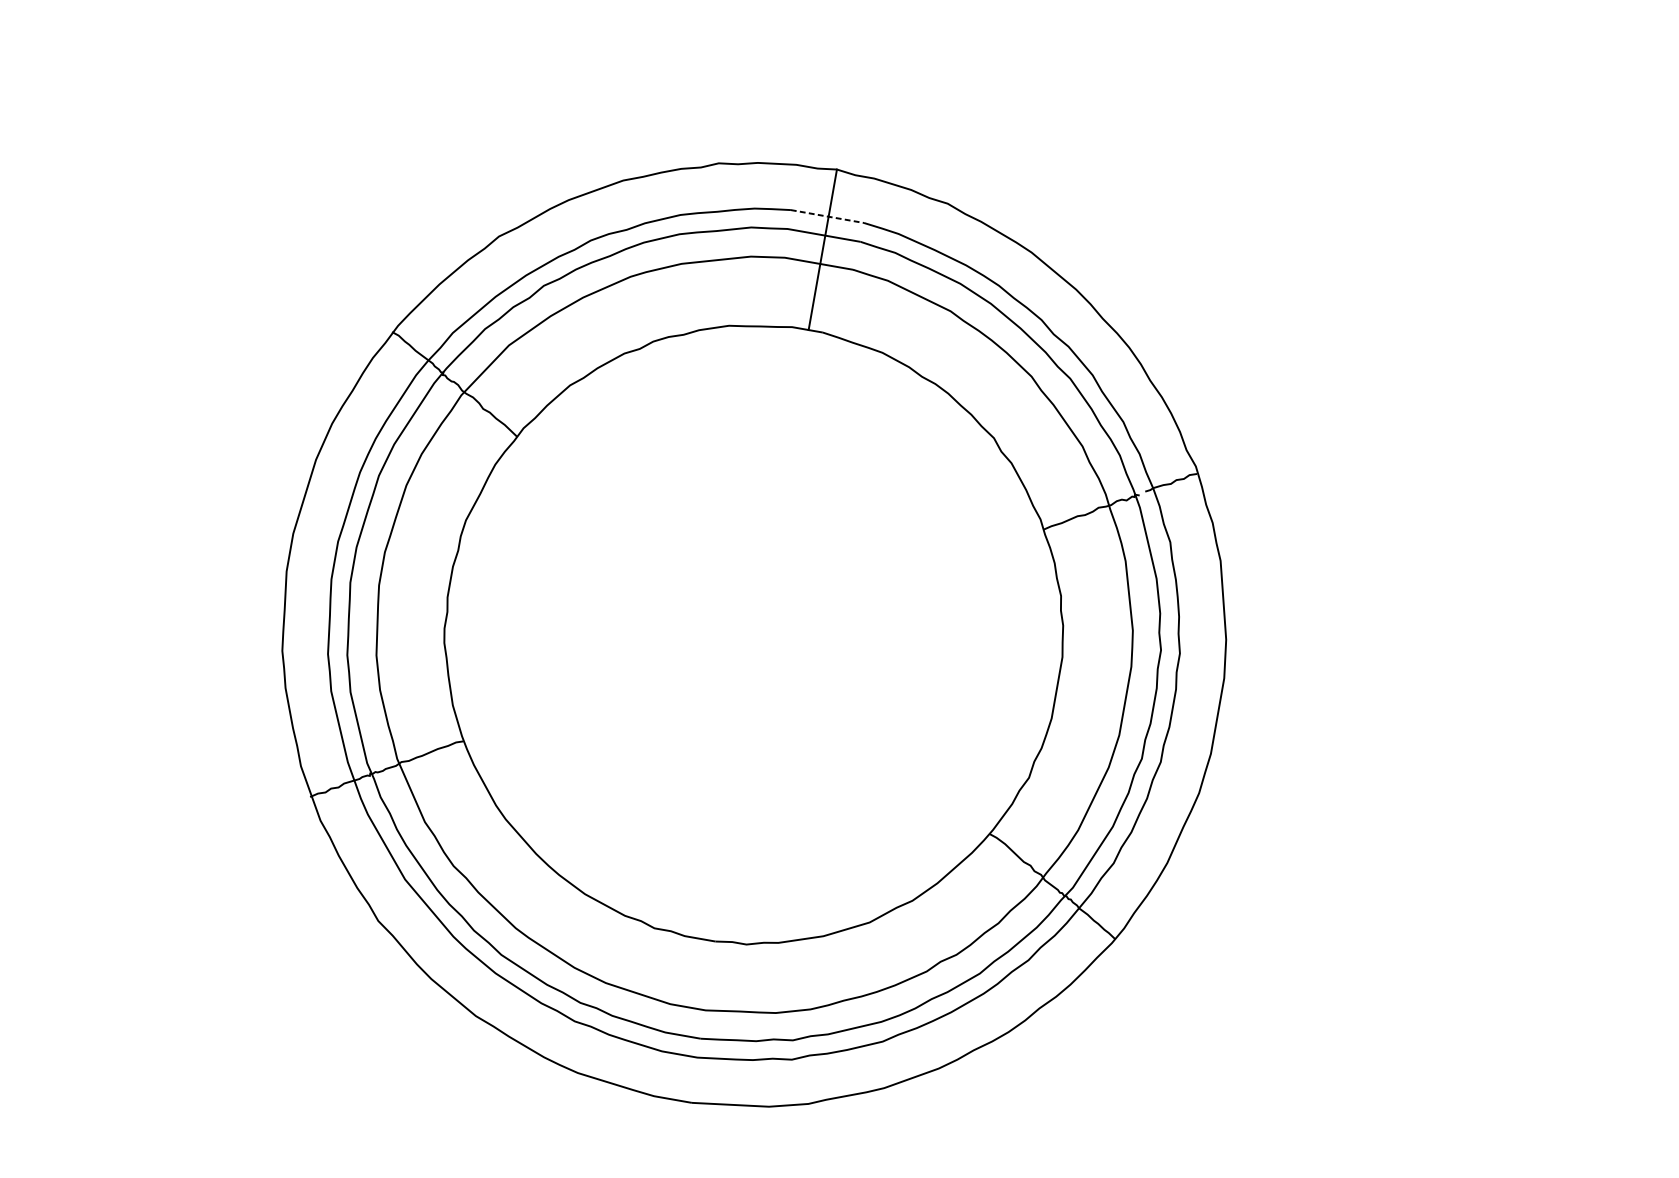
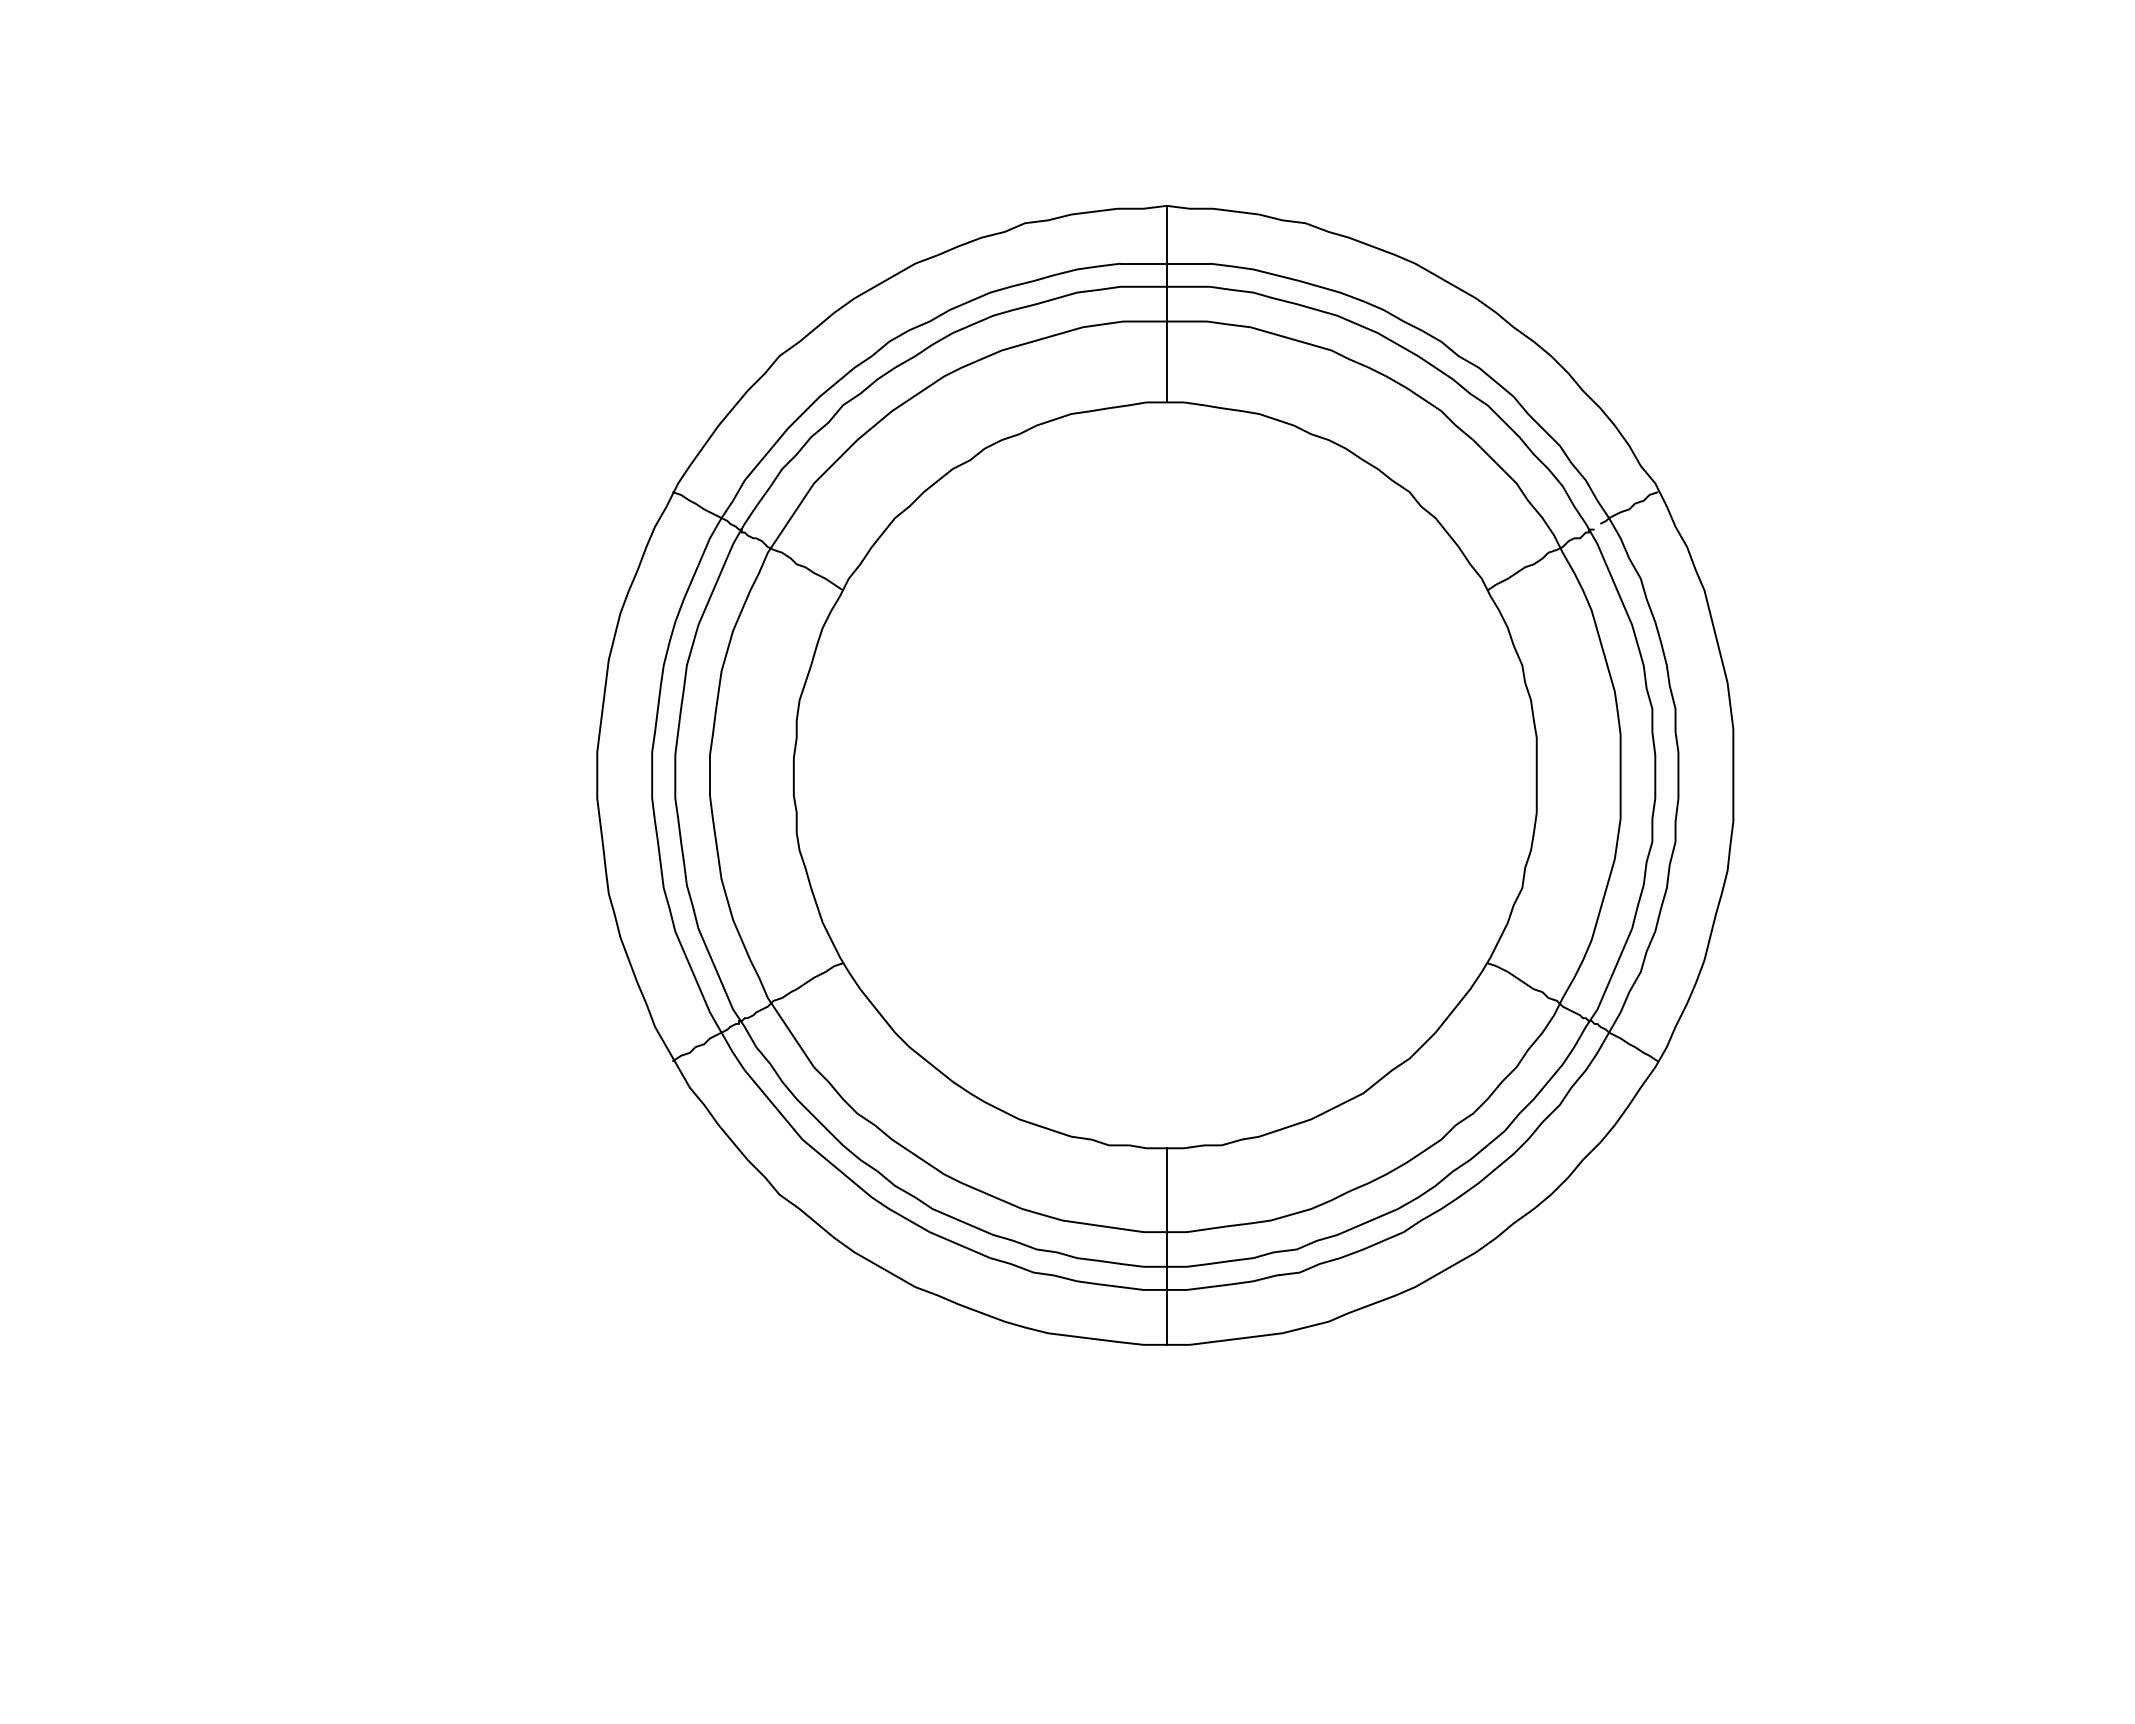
line: (827, 216) -> (1165, 263), dashed -> solid
line: (686, 1019) -> (1166, 1246), added

